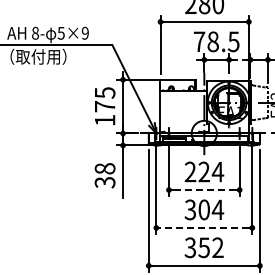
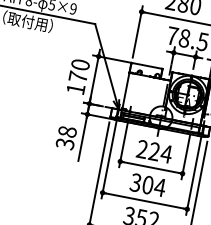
text: (104, 92) -> (80, 64), 175 -> 170
line: (204, 190) -> (151, 168), dashed -> solid
line: (203, 227) -> (144, 200), dashed -> solid

